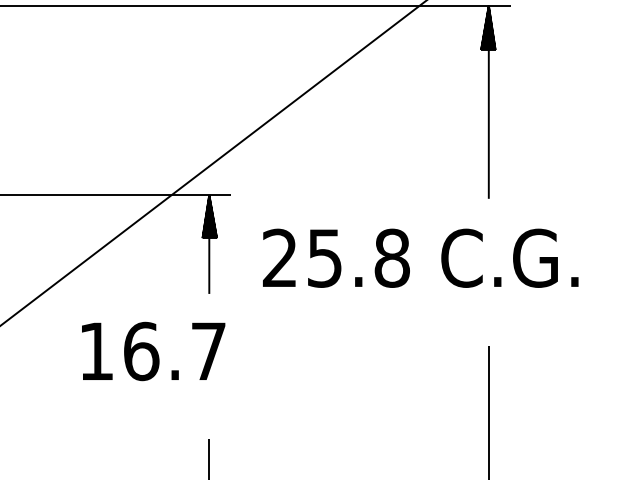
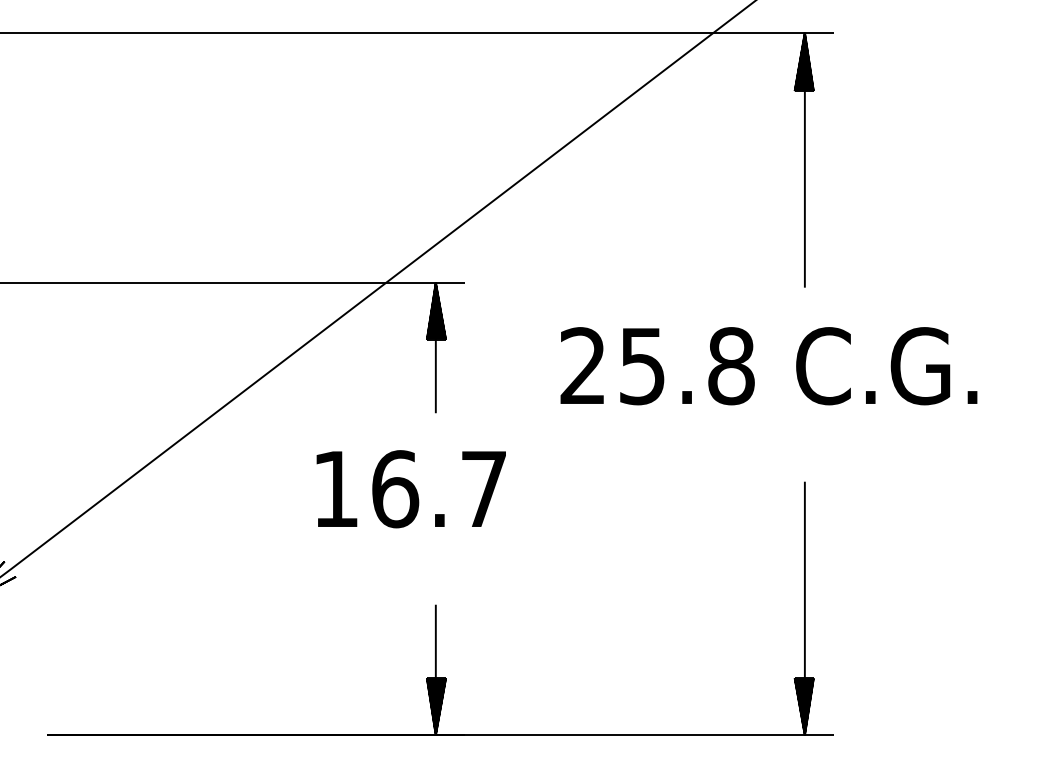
text: (420, 258) -> (768, 366), moved
text: (153, 351) -> (410, 489), moved

